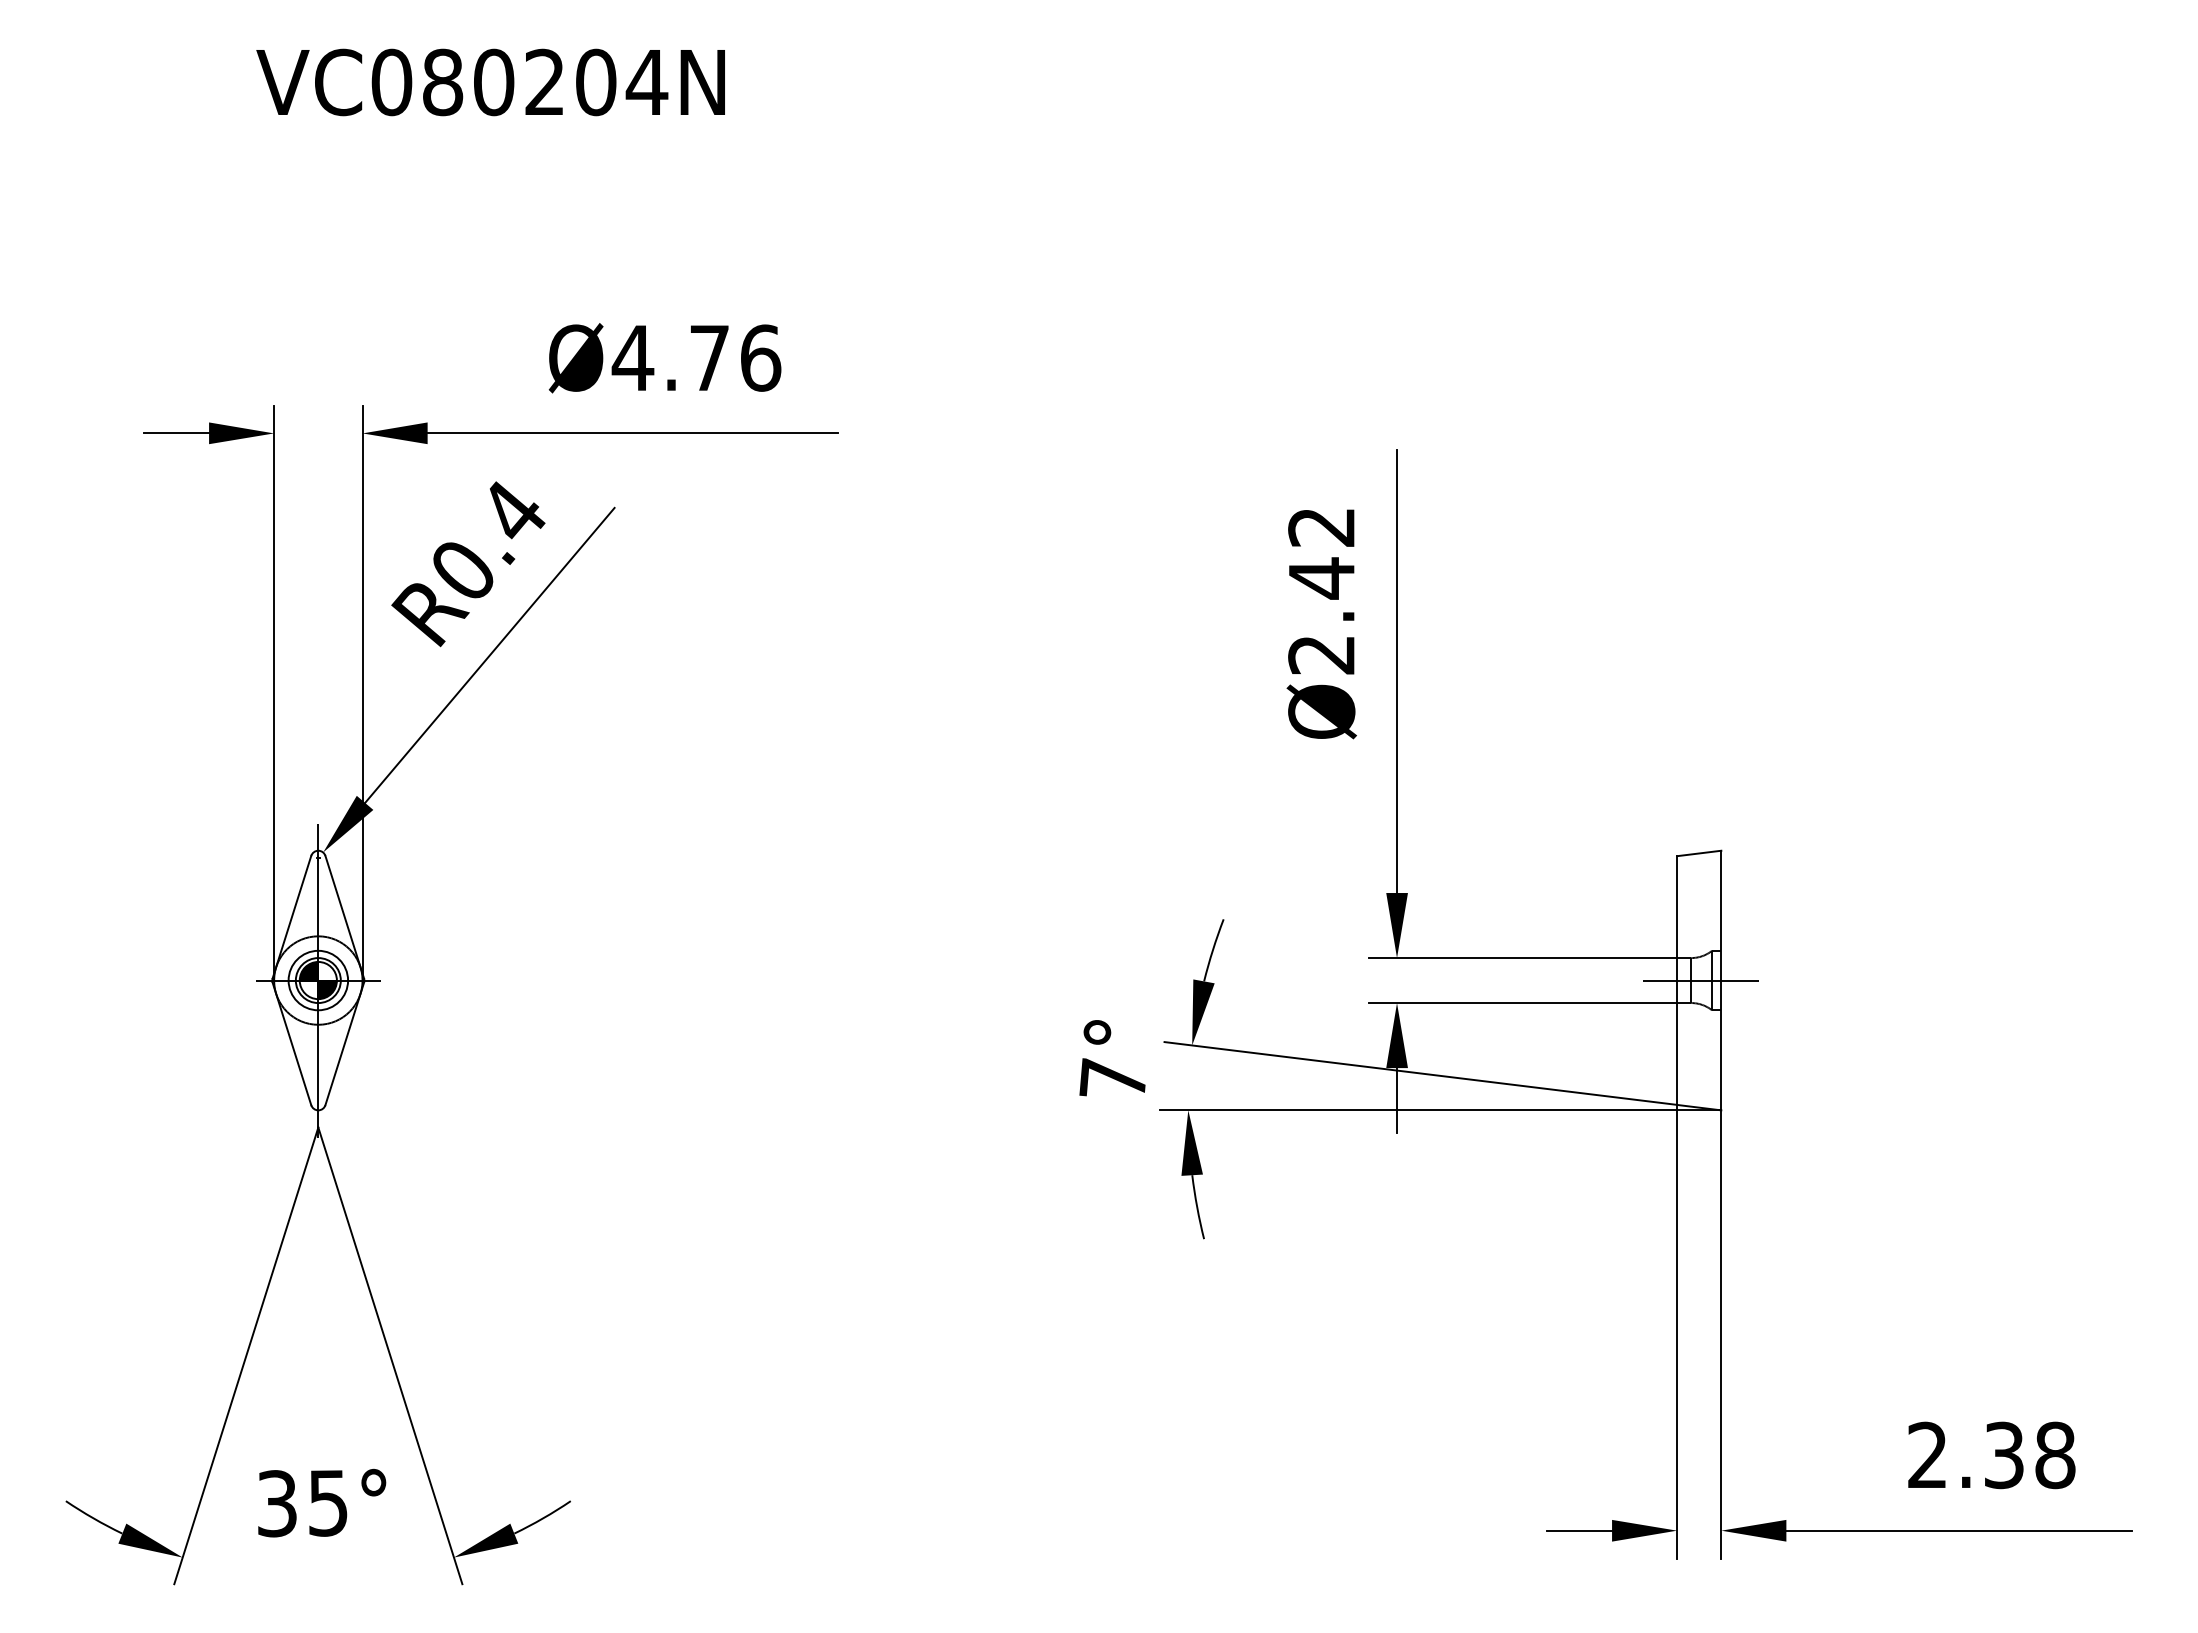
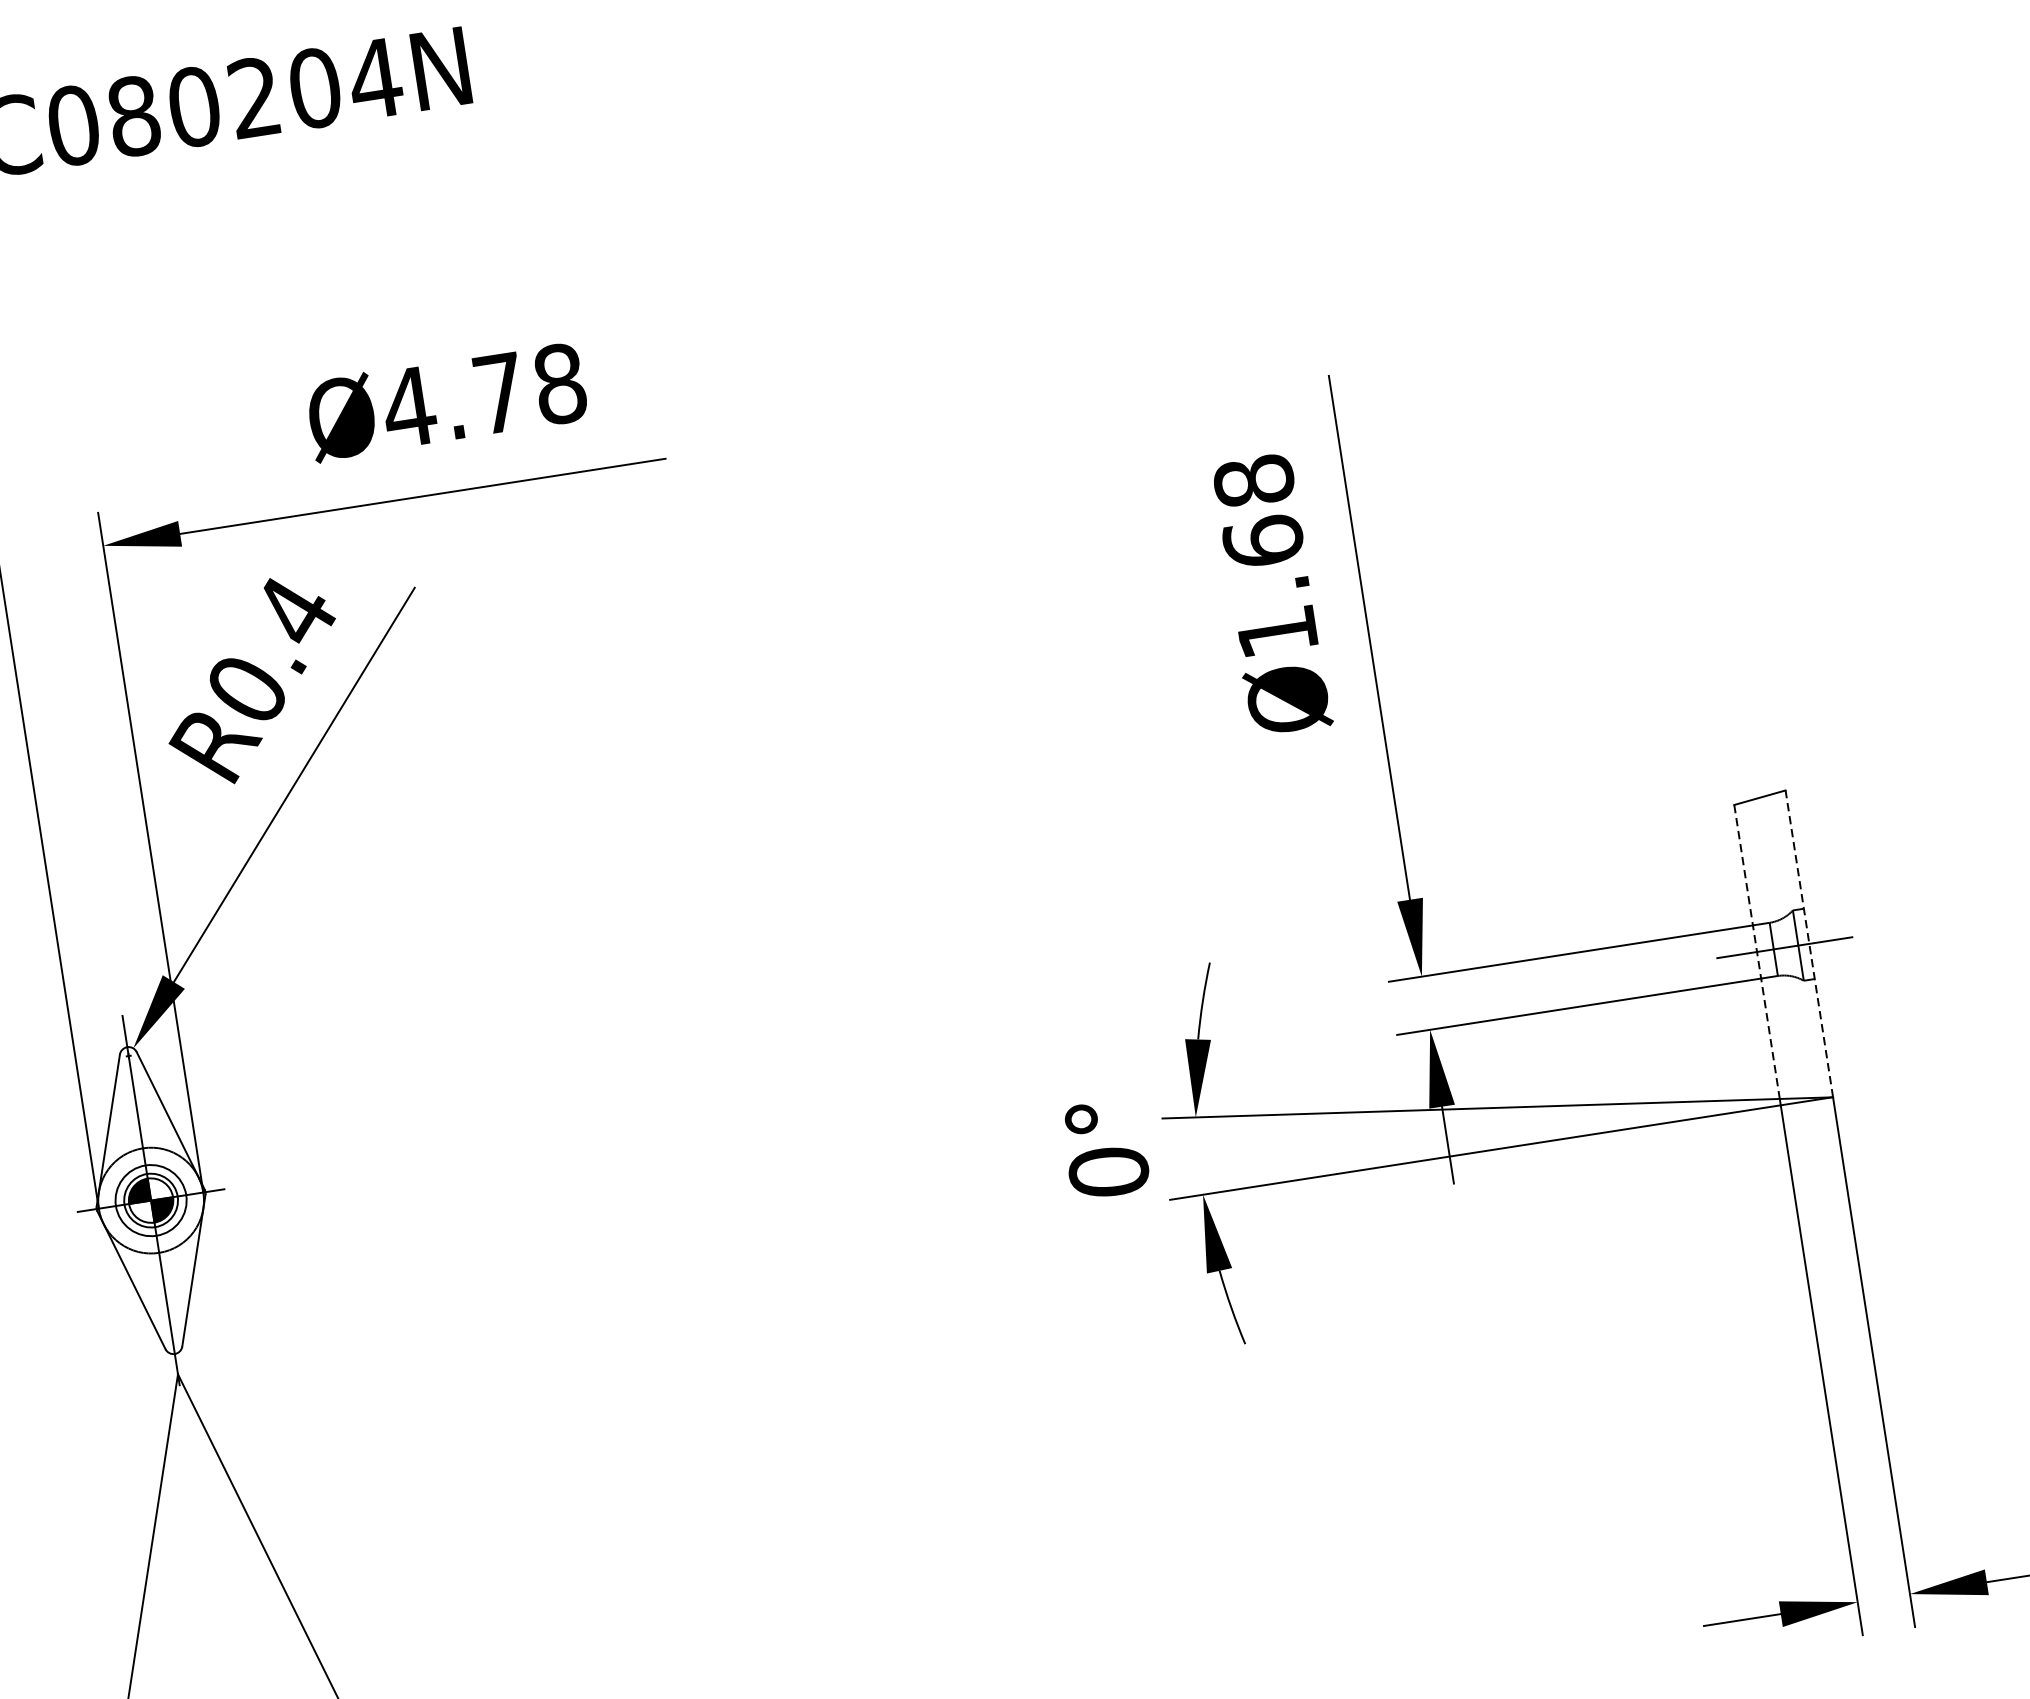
text: (760, 357) -> (559, 383), Ø4.76 -> Ø4.78
text: (1321, 590) -> (1265, 556), Ø2.42 -> Ø1.68
line: (1721, 980) -> (1809, 943), solid -> dashed
line: (1677, 981) -> (1757, 953), solid -> dashed
text: (1113, 1078) -> (1108, 1170), 7° -> 0°

